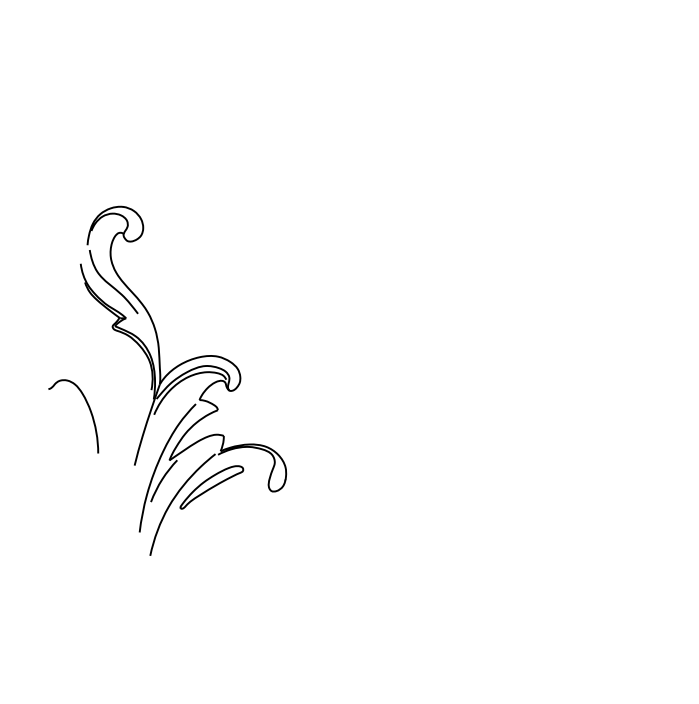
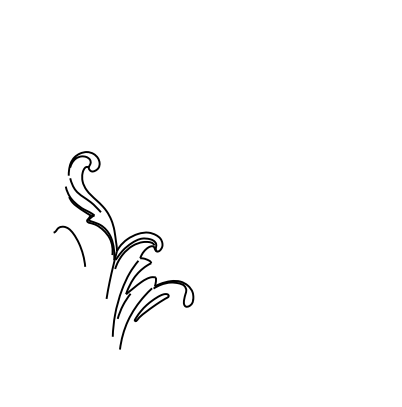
curve: (85, 404) -> (75, 239), moved

